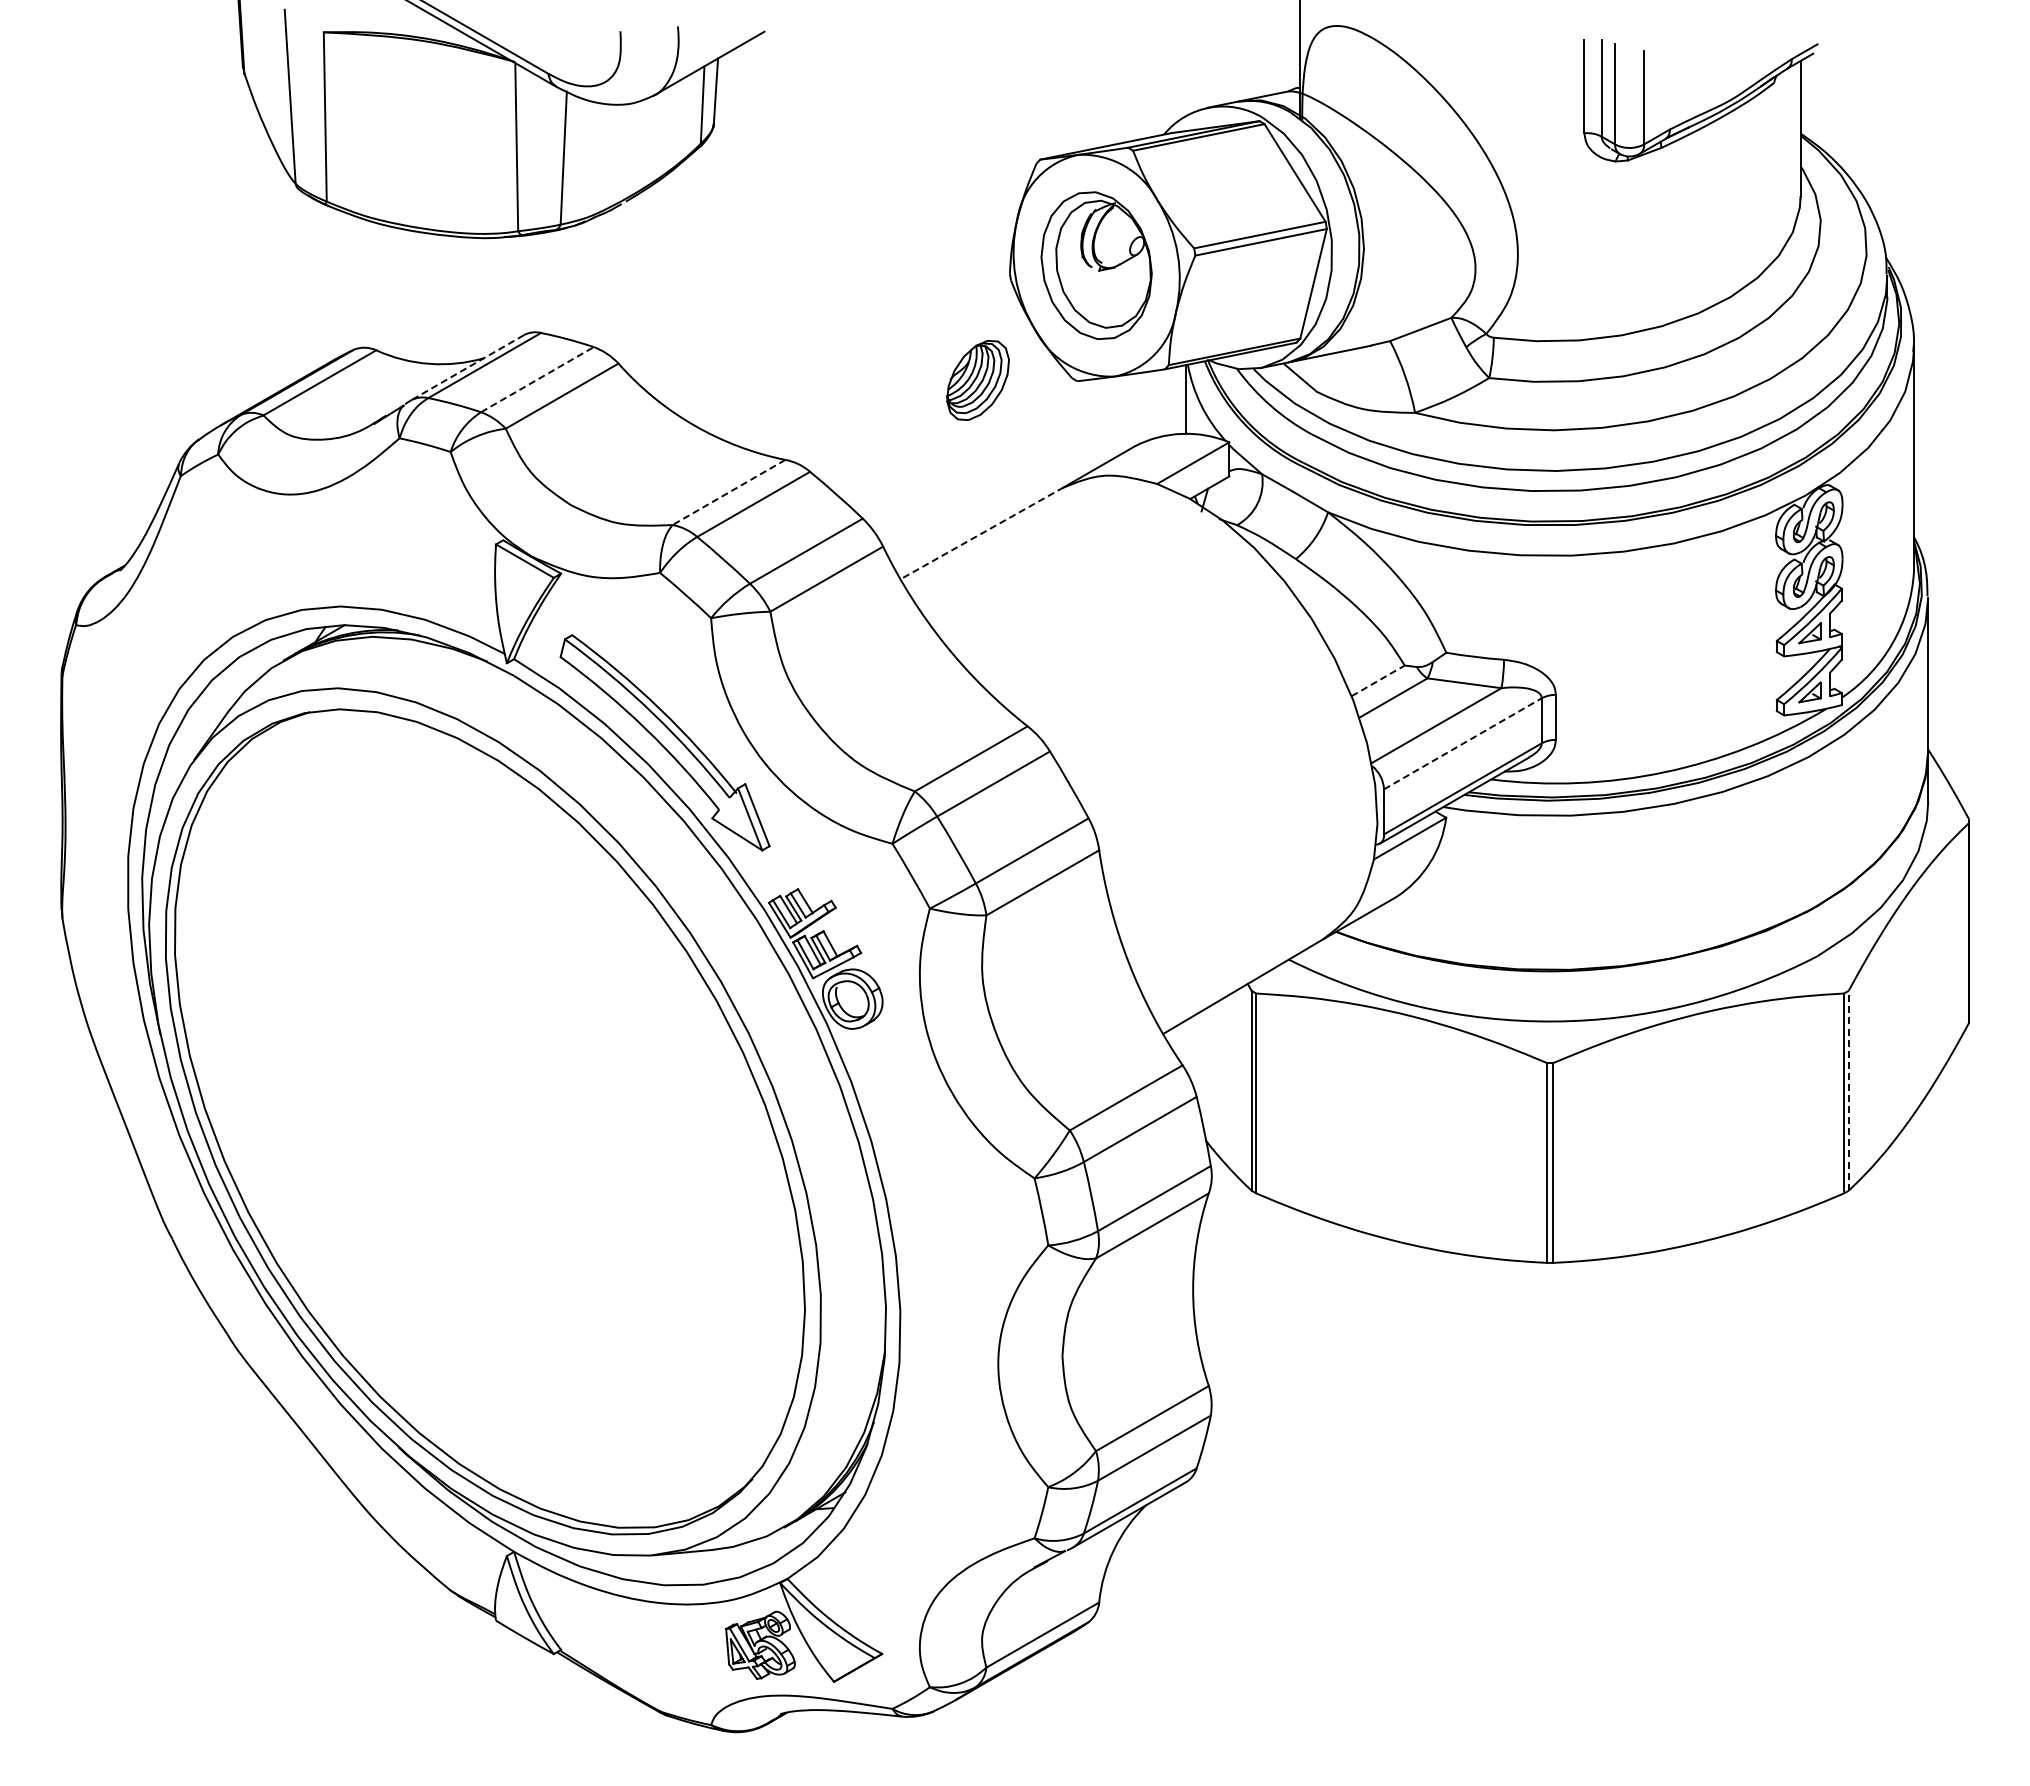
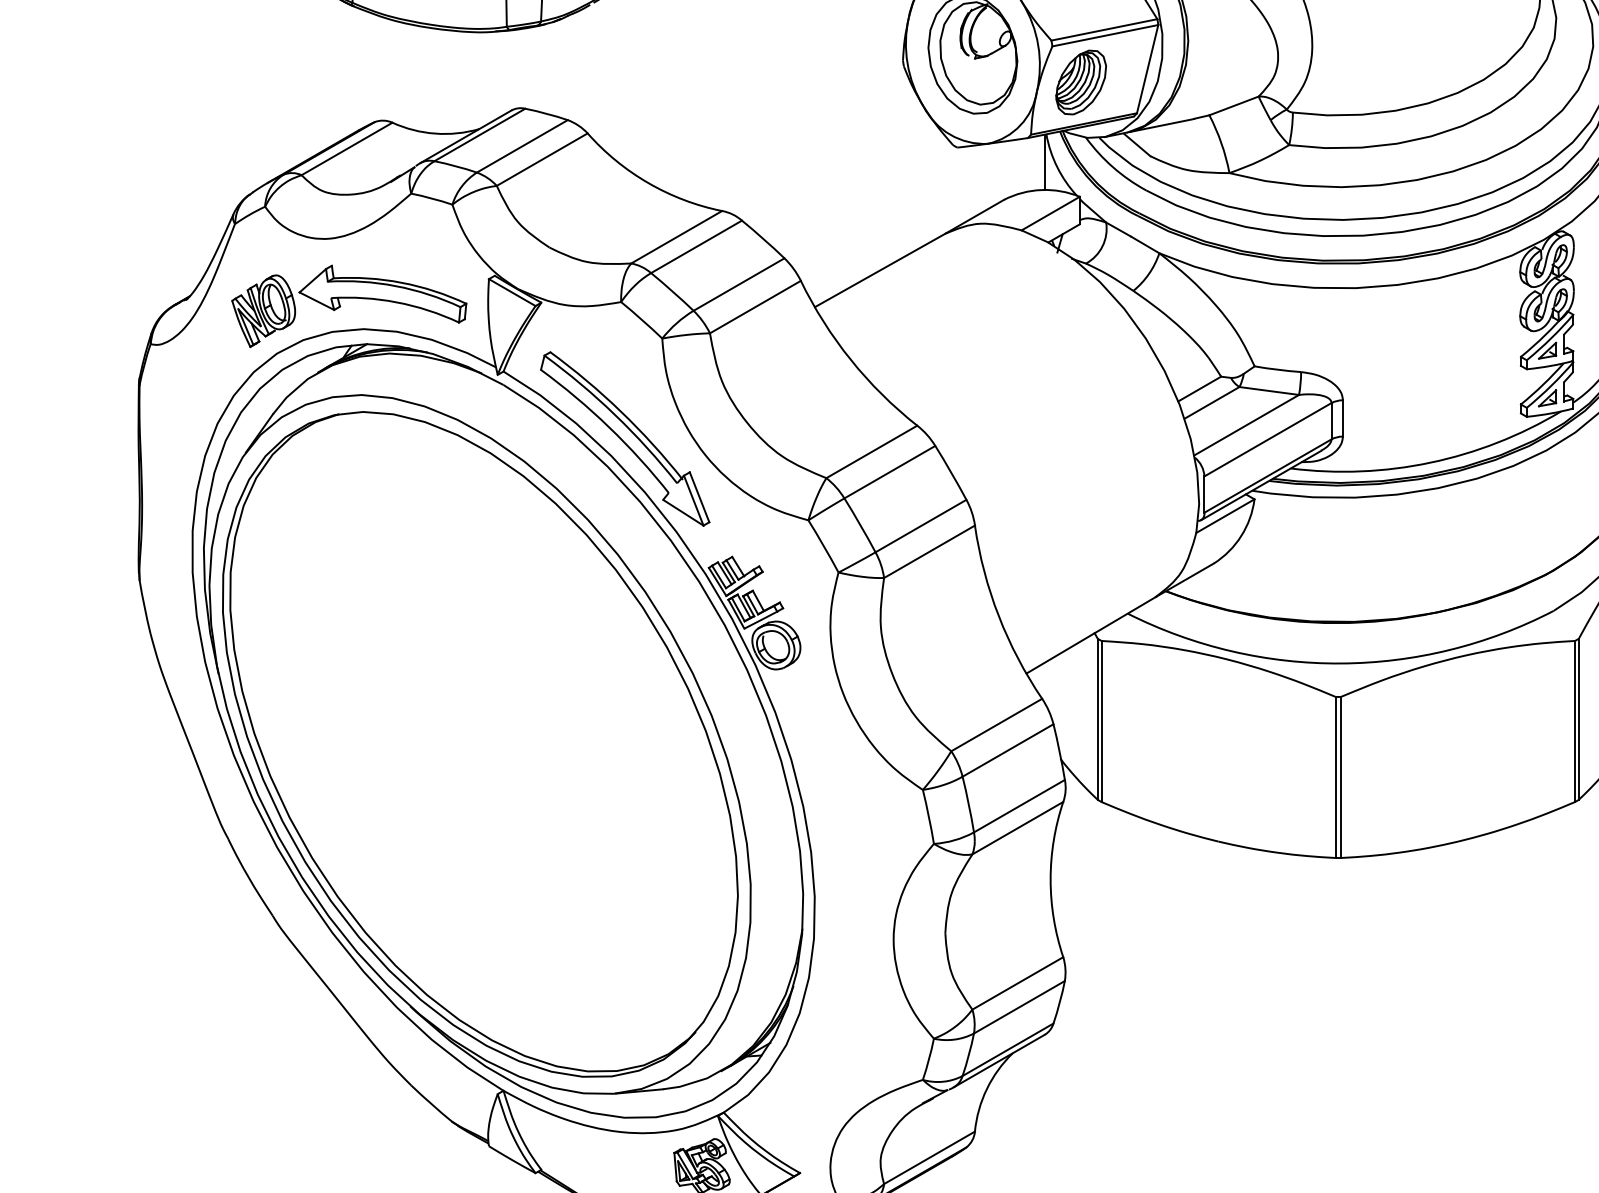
line: (467, 368) -> (465, 137), dashed -> solid
line: (537, 379) -> (522, 146), dashed -> solid
part: (977, 380) -> (1080, 82), moved
line: (728, 492) -> (676, 237), dashed -> solid
line: (982, 533) -> (880, 270), dashed -> solid
part: (322, 568) -> (349, 298), added
line: (1378, 680) -> (1199, 388), dashed -> solid
line: (1463, 743) -> (1268, 439), dashed -> solid
line: (1848, 1090) -> (1578, 719), dashed -> solid

